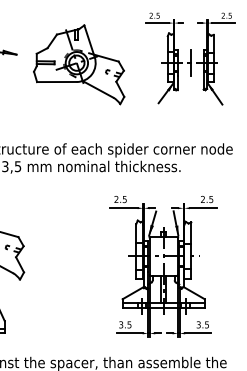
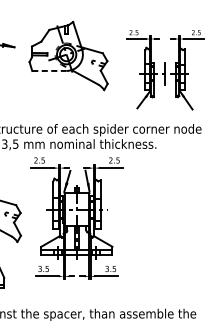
part: (190, 58) -> (164, 69), moved
line: (56, 82) -> (49, 71), solid -> dashed
part: (163, 266) -> (76, 218), moved

